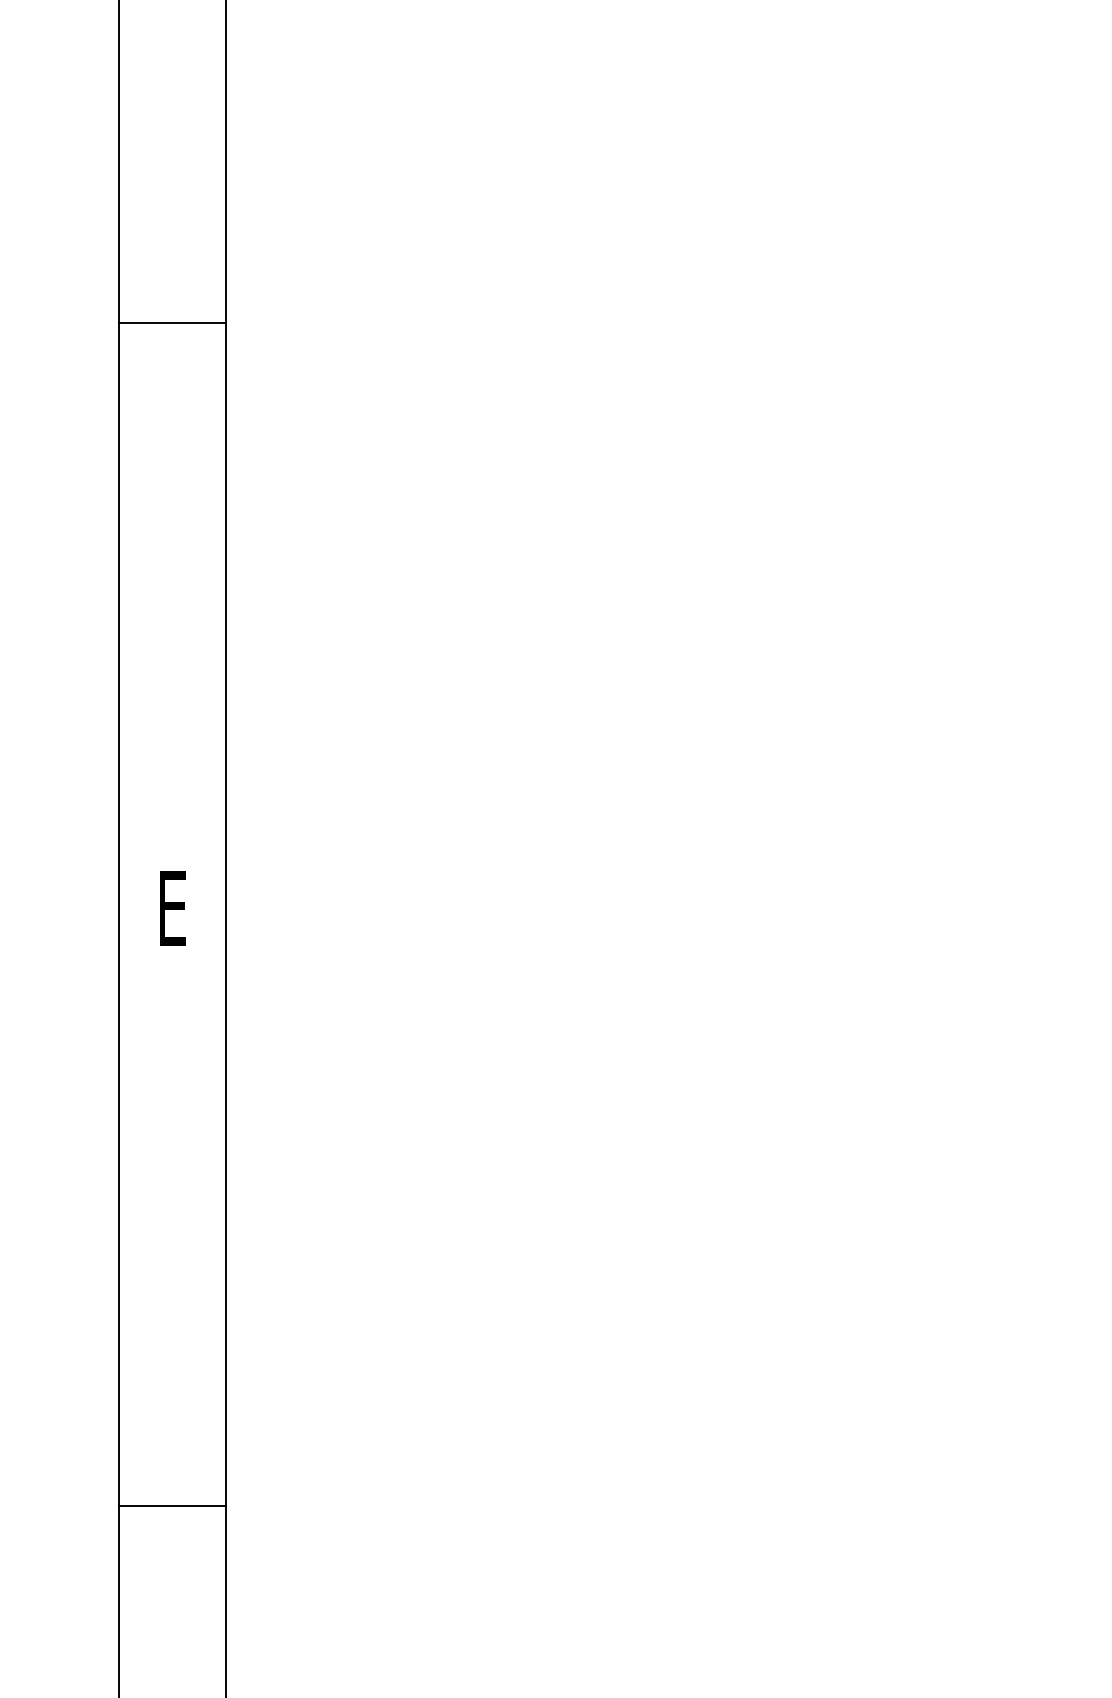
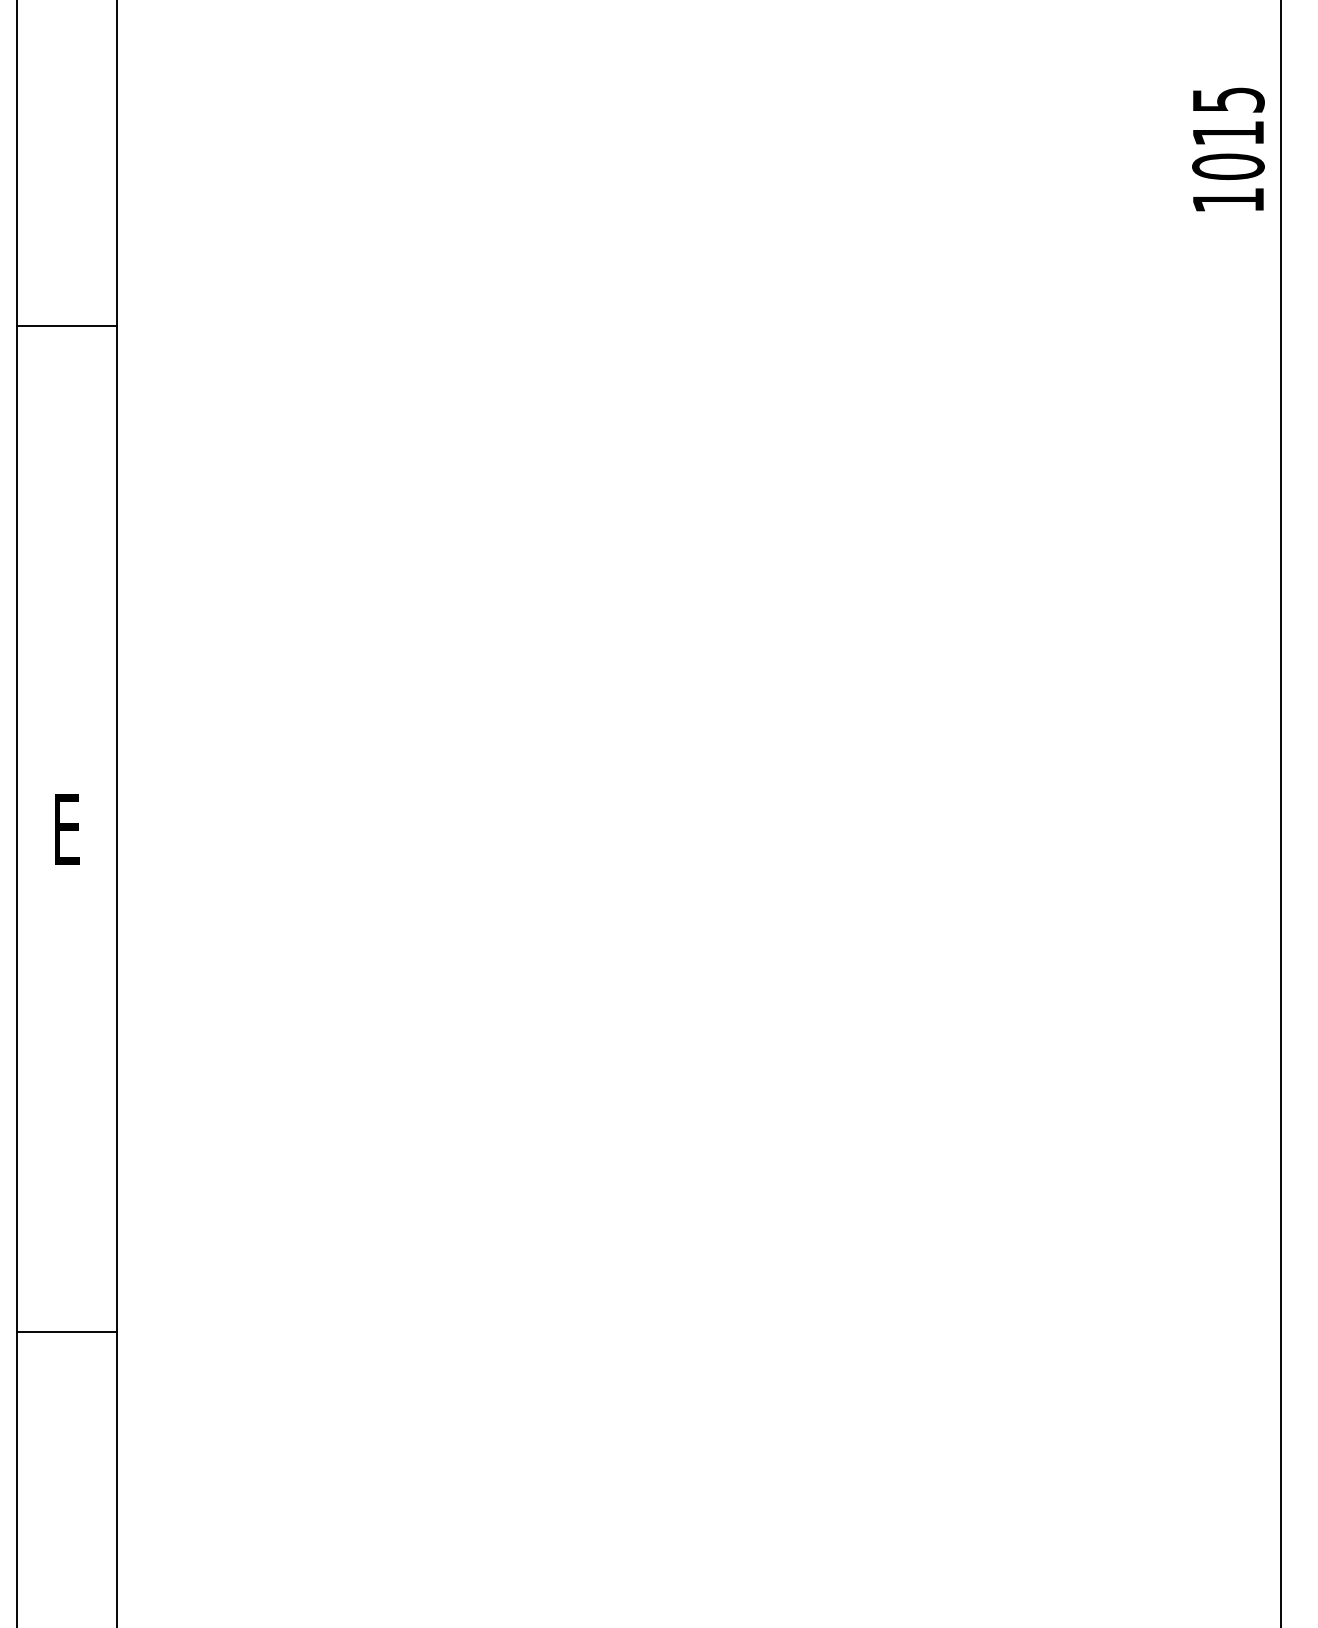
line: (171, 323) -> (66, 326), moved
line: (171, 1506) -> (66, 1332), moved

